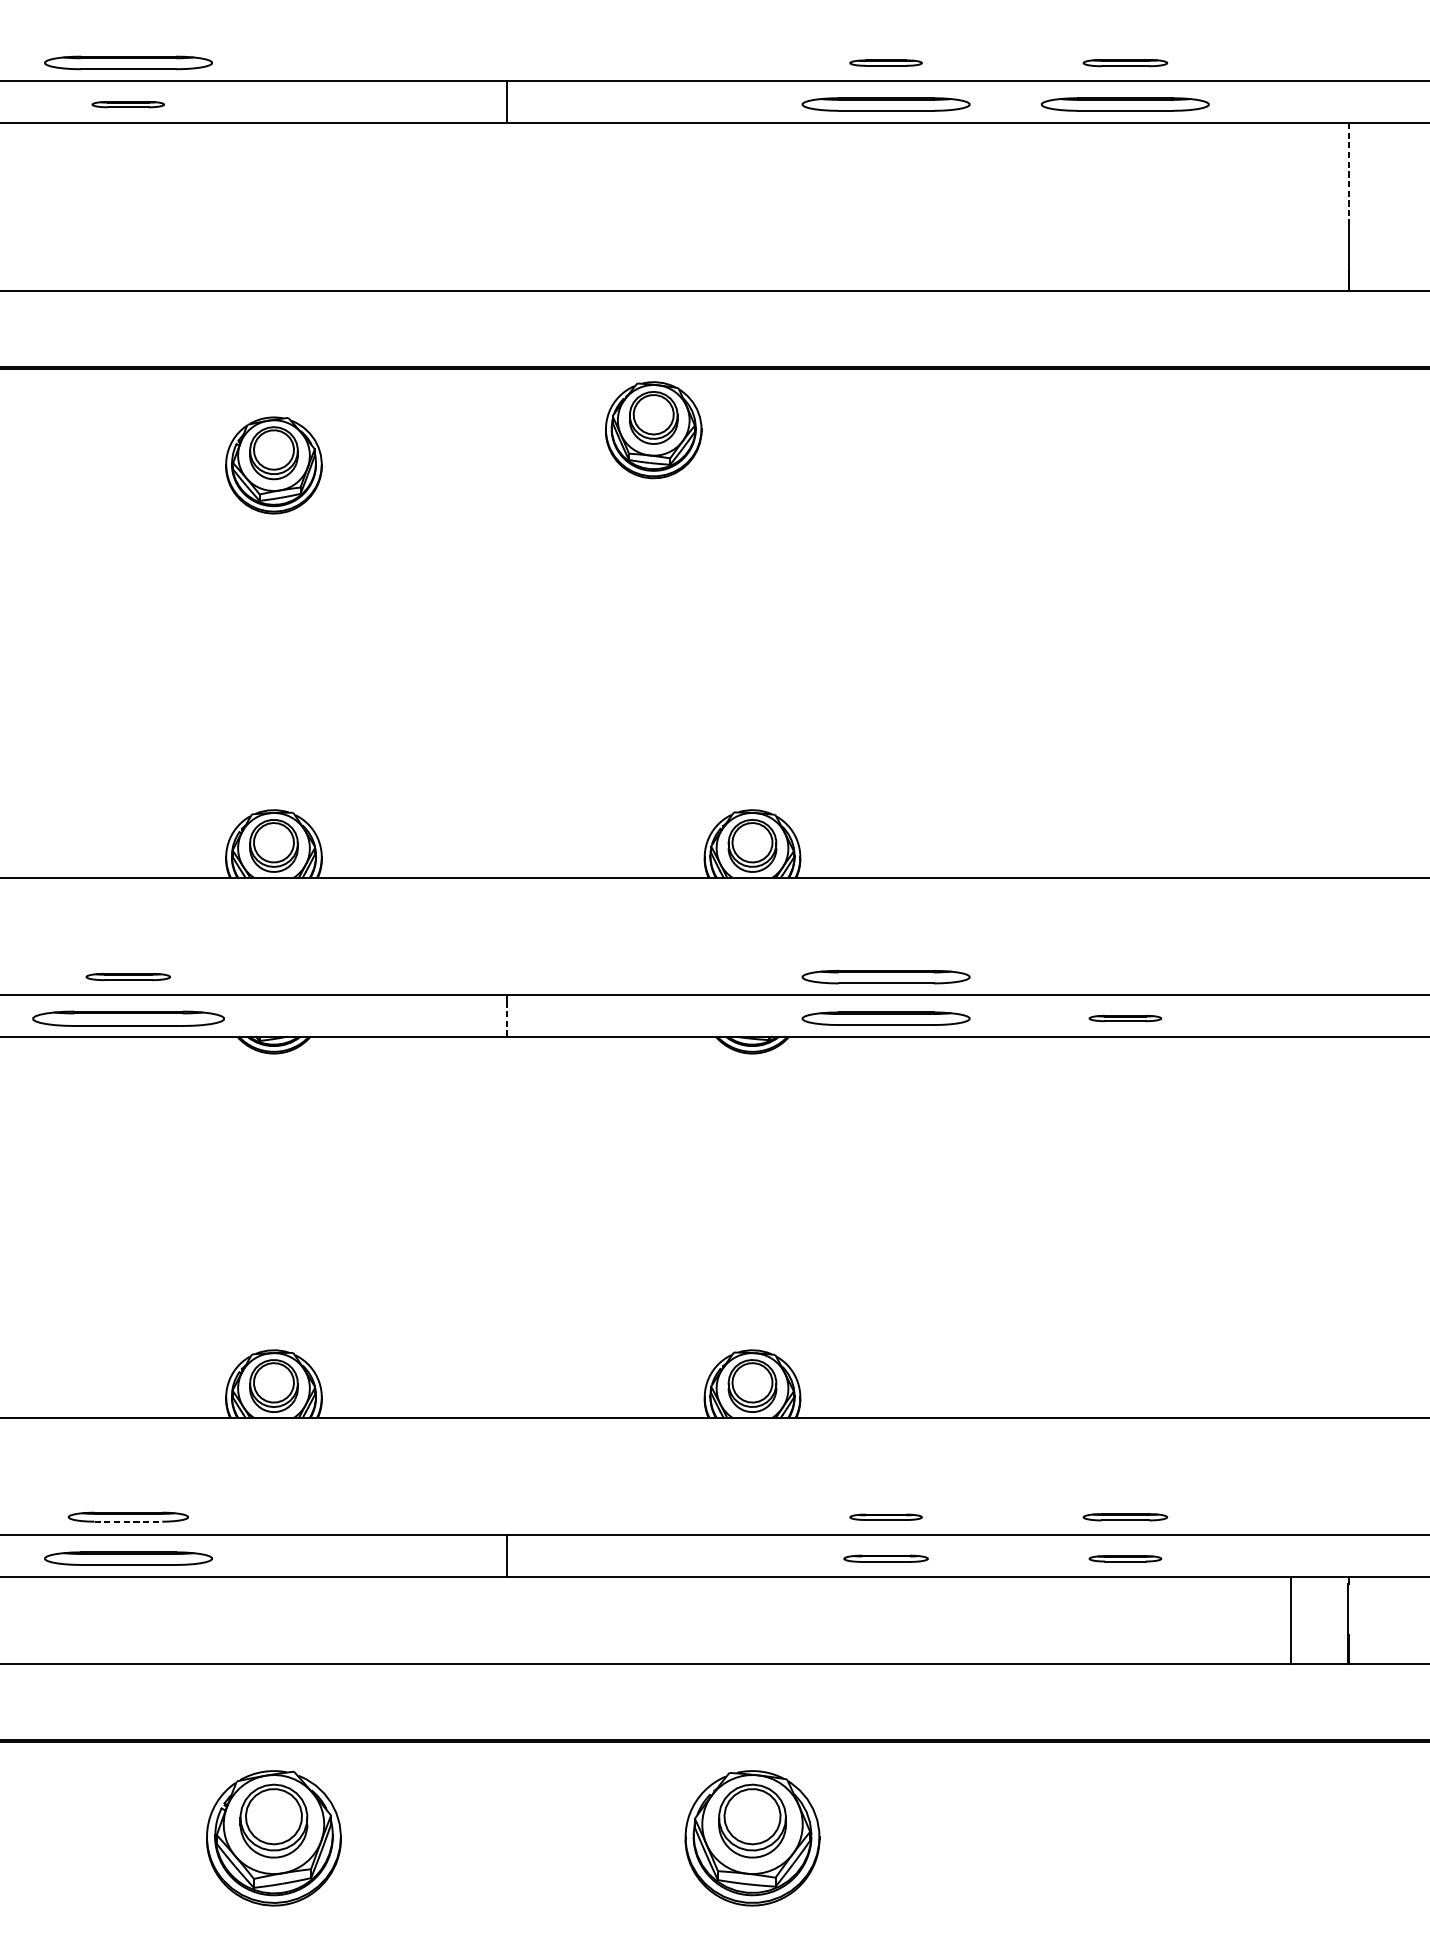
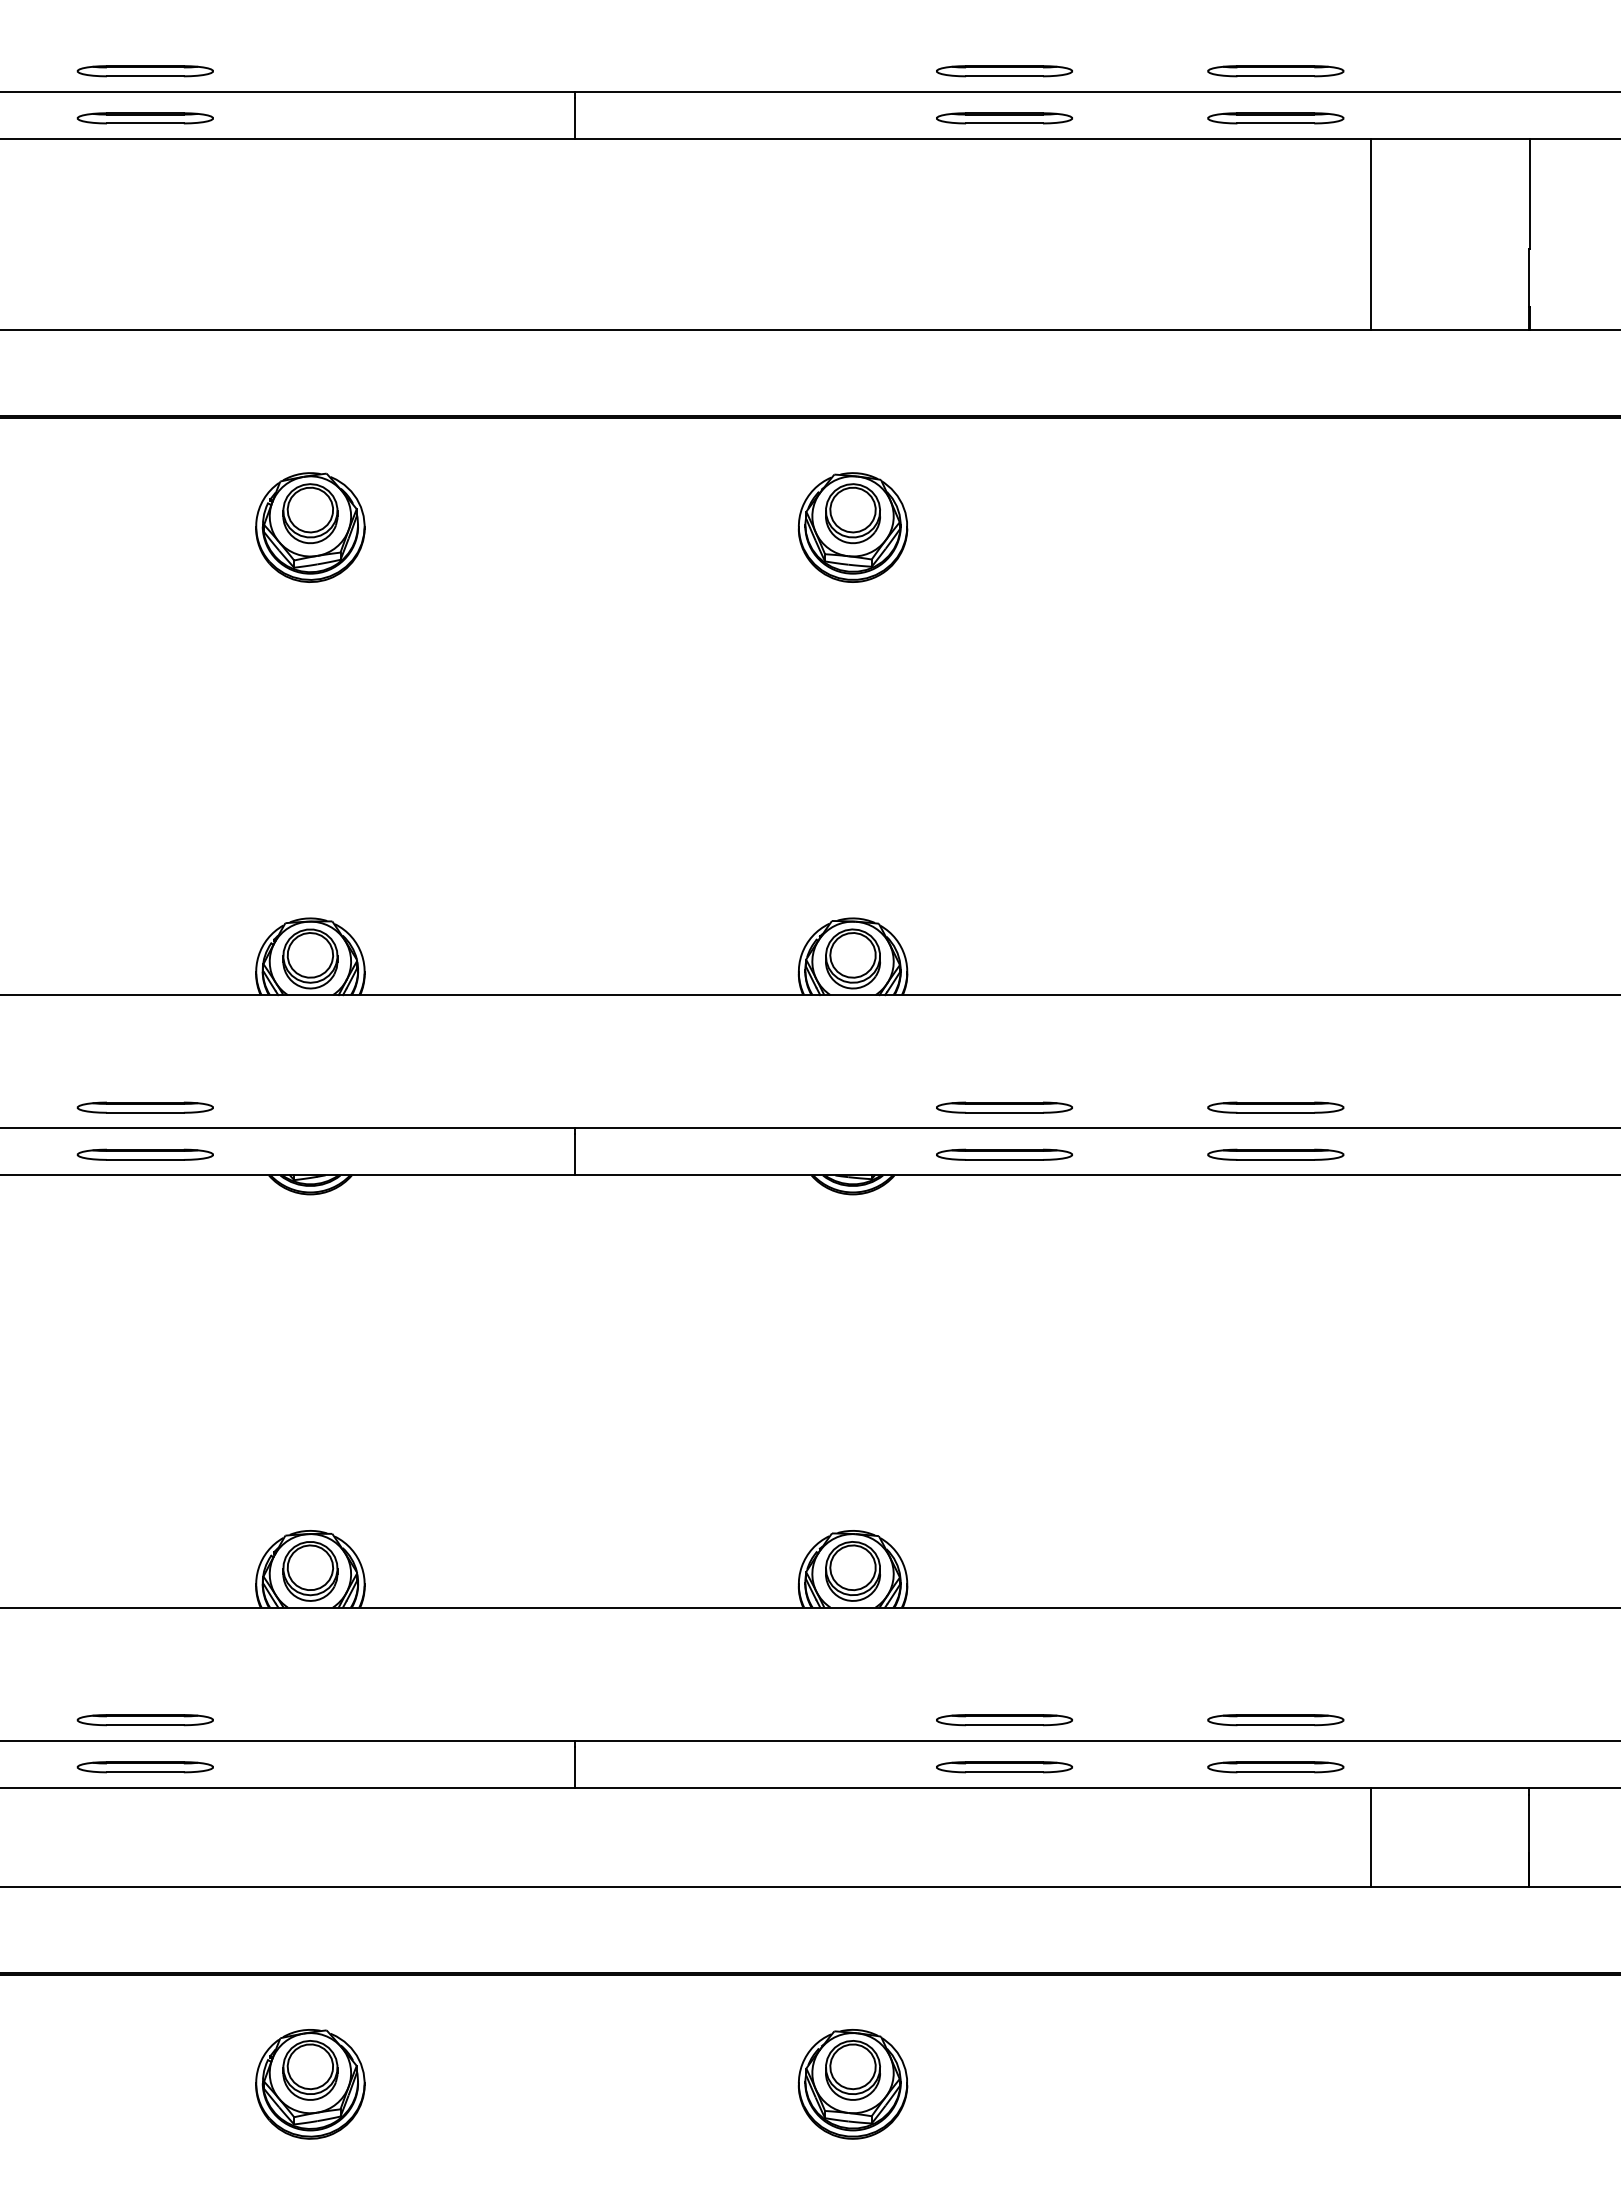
part: (127, 63) -> (144, 71), size x0.71
part: (886, 63) -> (1004, 71), size x1.67
part: (1125, 63) -> (1275, 71), size x1.43
part: (127, 104) -> (144, 118), size x1.67
part: (886, 104) -> (1004, 118), size x0.71
part: (1125, 104) -> (1275, 118), size x0.71
line: (1349, 171) -> (1529, 194), dashed -> solid
line: (1209, 207) -> (1371, 234), added
part: (653, 430) -> (852, 527), moved
part: (127, 976) -> (144, 1107), size x1.43
part: (886, 976) -> (1004, 1107), size x0.71
part: (1125, 976) -> (1275, 1107), added
part: (127, 1018) -> (144, 1154), size x0.62
line: (506, 1018) -> (574, 1154), dashed -> solid
part: (886, 1018) -> (1004, 1154), size x0.71
part: (1125, 1018) -> (1275, 1154), size x1.67
part: (886, 1517) -> (1004, 1720), size x1.67
part: (1125, 1517) -> (1275, 1720), size x1.43
line: (128, 1521) -> (145, 1725), dashed -> solid
part: (127, 1558) -> (144, 1767), size x0.71
part: (886, 1558) -> (1004, 1767), size x1.43
part: (1125, 1558) -> (1275, 1767), size x1.67
line: (1290, 1619) -> (1370, 1836), moved
part: (274, 1838) -> (310, 2084), size x0.71
part: (752, 1838) -> (852, 2084), size x0.71

